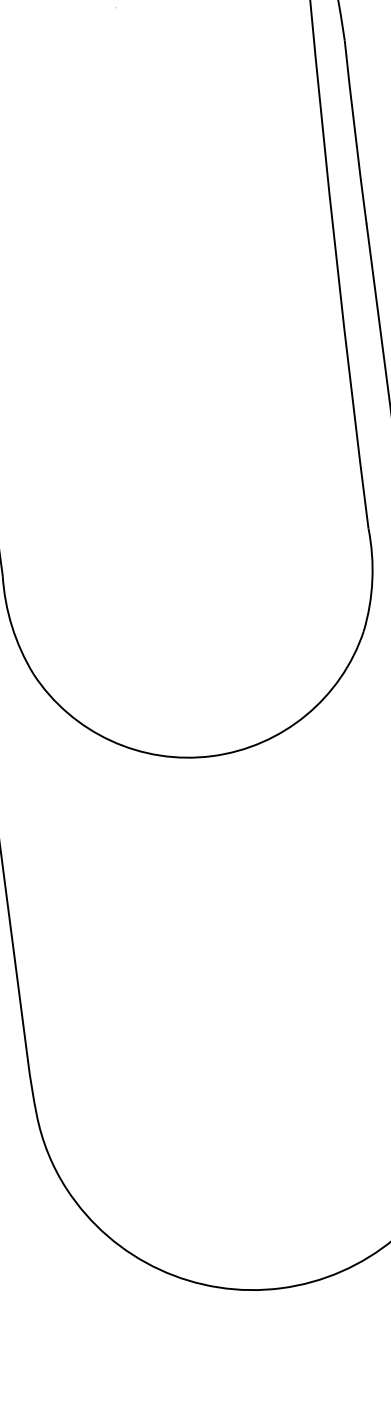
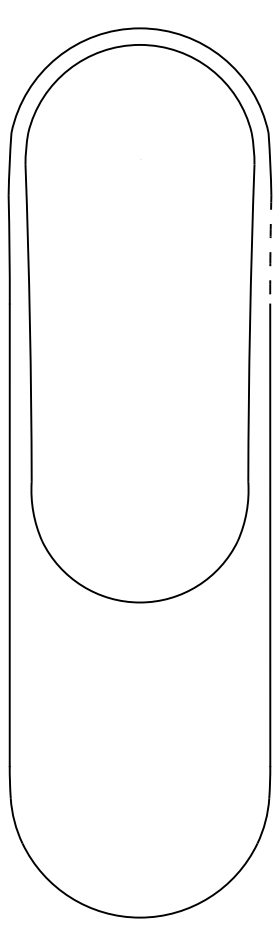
arc: (355, 133) -> (270, 250), solid -> dashed

